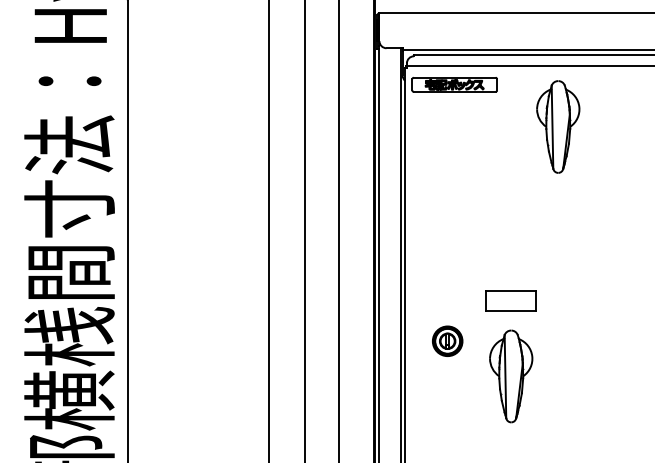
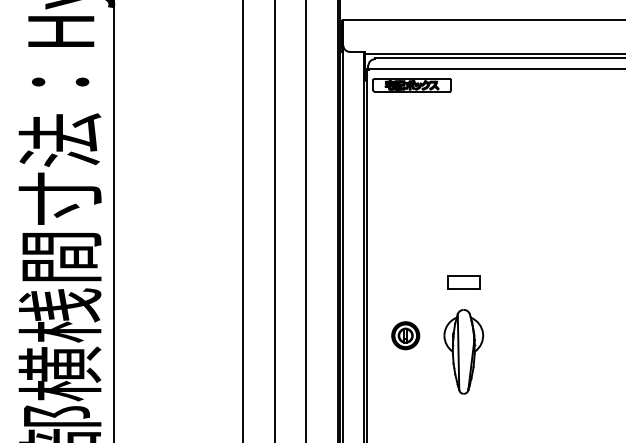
part: (557, 126) -> (506, 123), removed
part: (510, 300) -> (463, 282), size x0.71
part: (447, 341) -> (405, 335), moved

